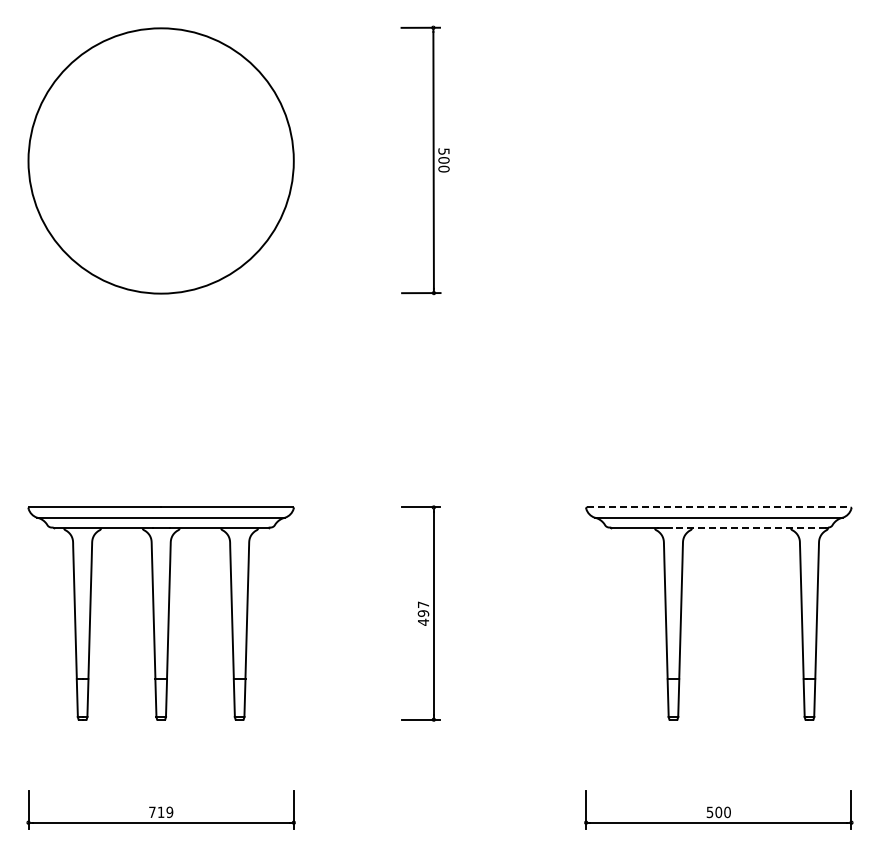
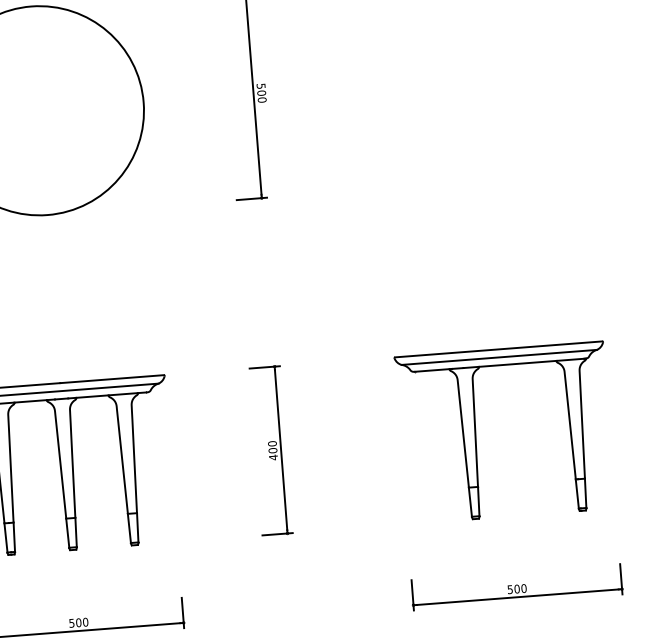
line: (718, 507) -> (498, 349), dashed -> solid
line: (749, 527) -> (524, 363), dashed -> solid
text: (423, 608) -> (272, 446), 497 -> 400
text: (161, 812) -> (79, 622), 719 -> 500

